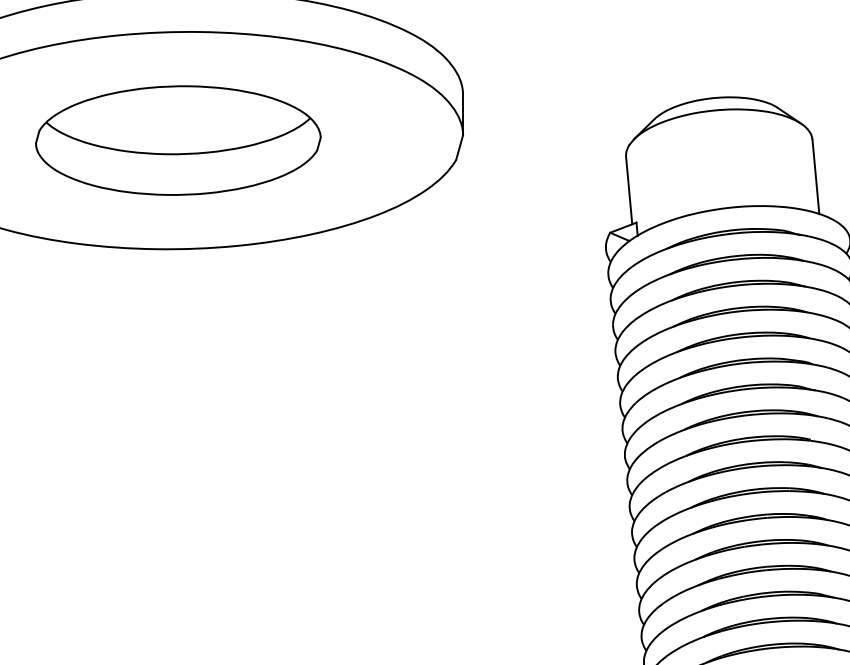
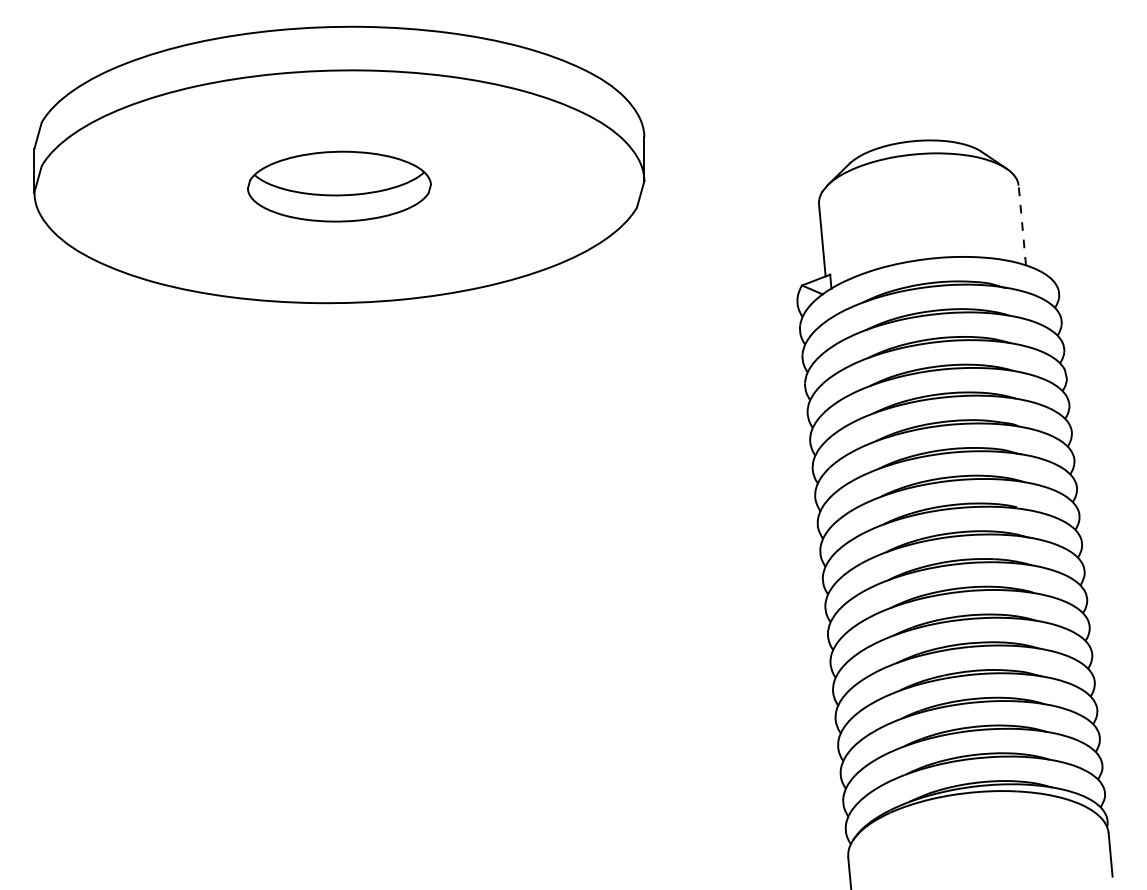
part: (178, 140) -> (339, 186), size x0.6
line: (816, 176) -> (1022, 225), solid -> dashed

